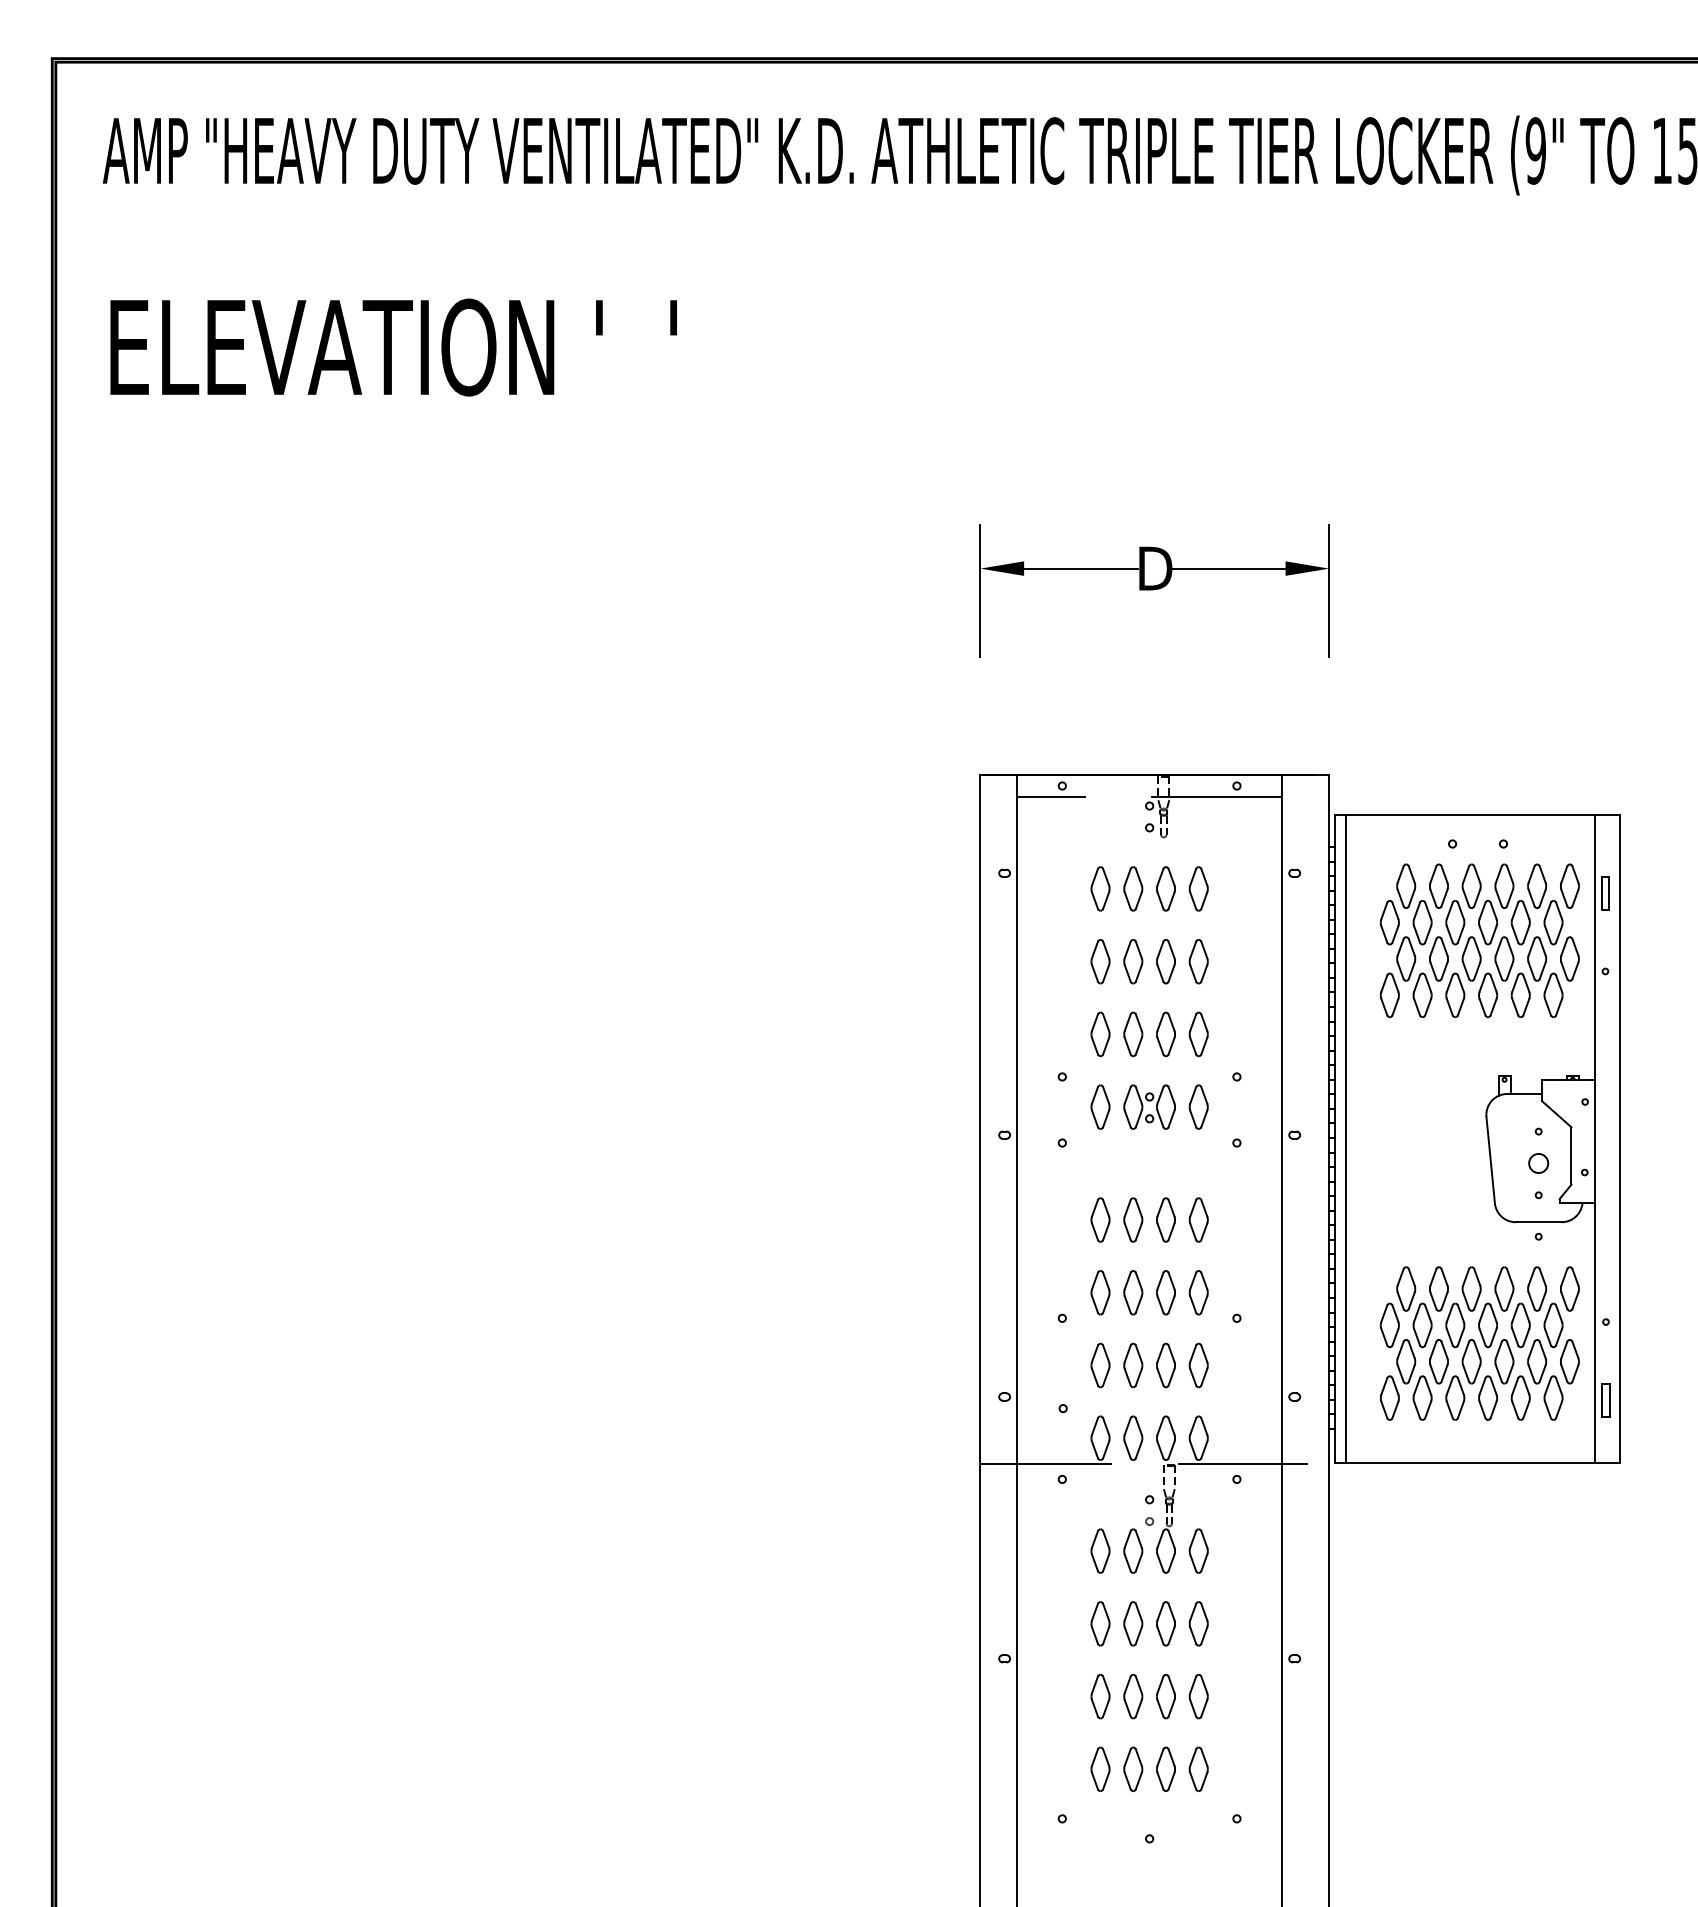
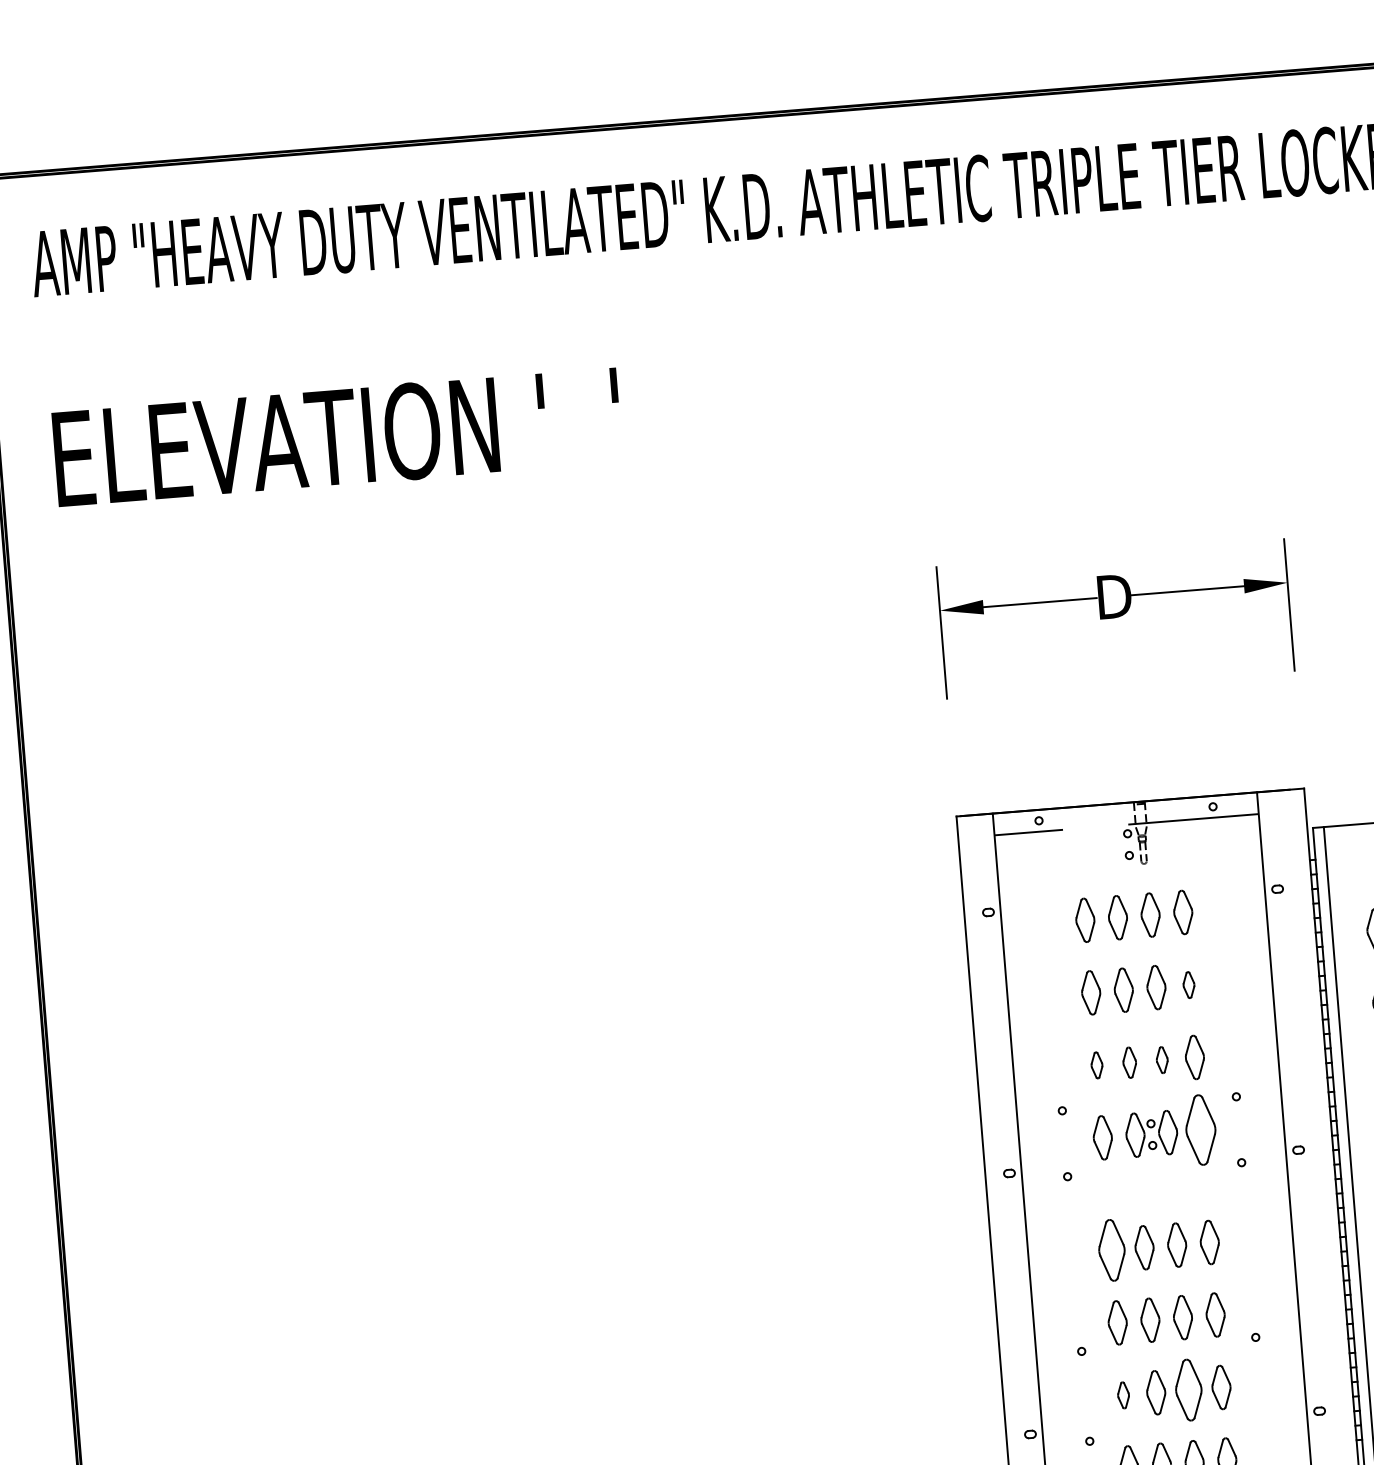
part: (1198, 961) -> (1188, 984), size x0.6
part: (1100, 1034) -> (1096, 1065), size x0.6
part: (1133, 1034) -> (1129, 1062), size x0.7
part: (1165, 1034) -> (1161, 1060), size x0.6
part: (1198, 1106) -> (1200, 1129), size x1.6
part: (1100, 1219) -> (1111, 1249), size x1.4
part: (1100, 1365) -> (1123, 1395), size x0.6
part: (1165, 1365) -> (1188, 1390), size x1.4

